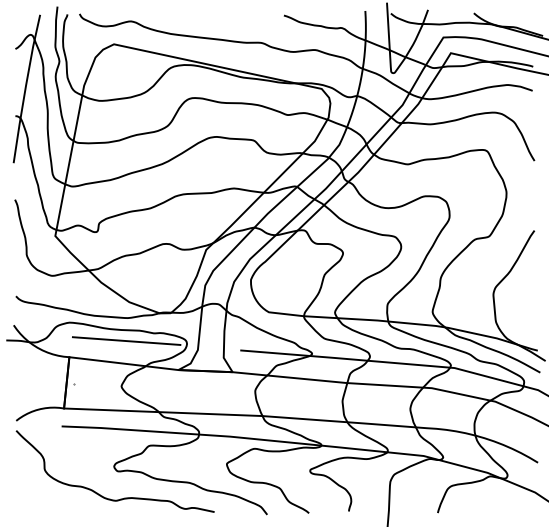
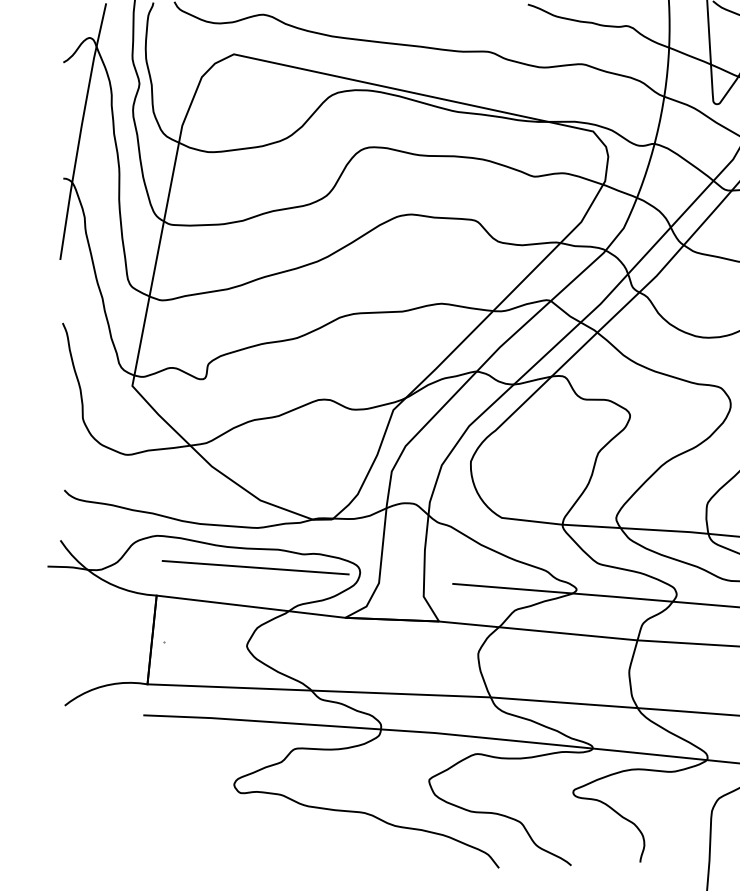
curve: (99, 493) -> (208, 831), removed

